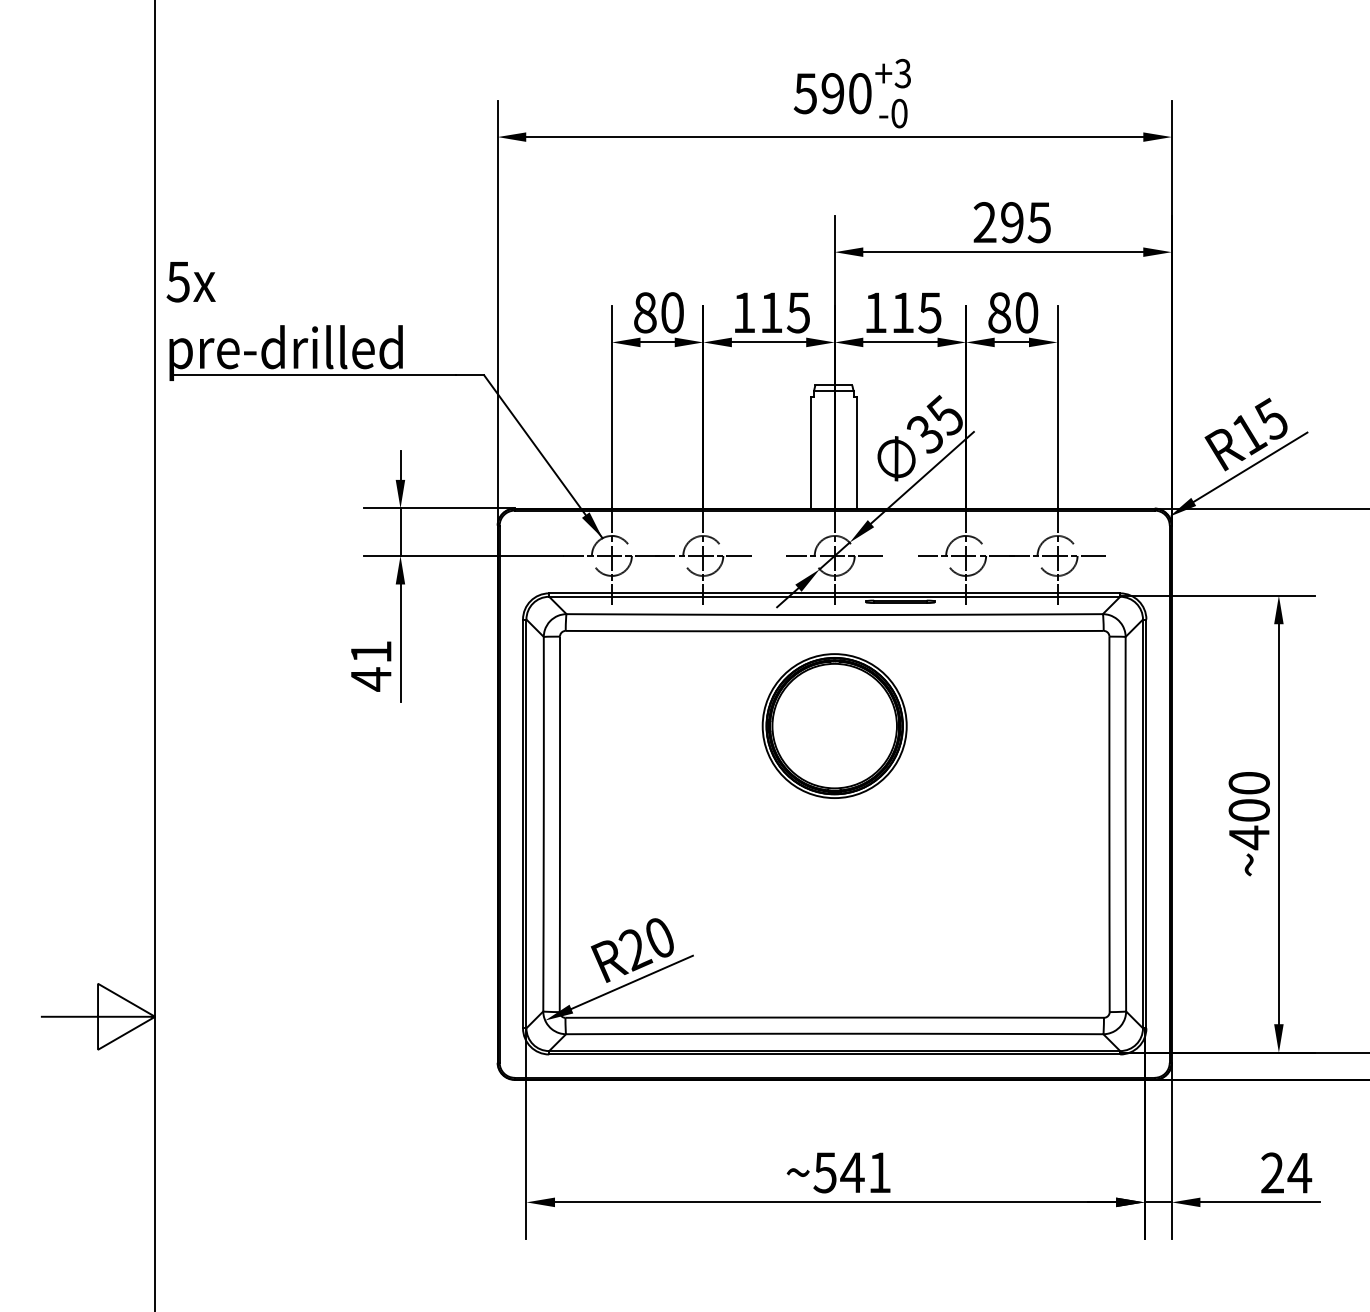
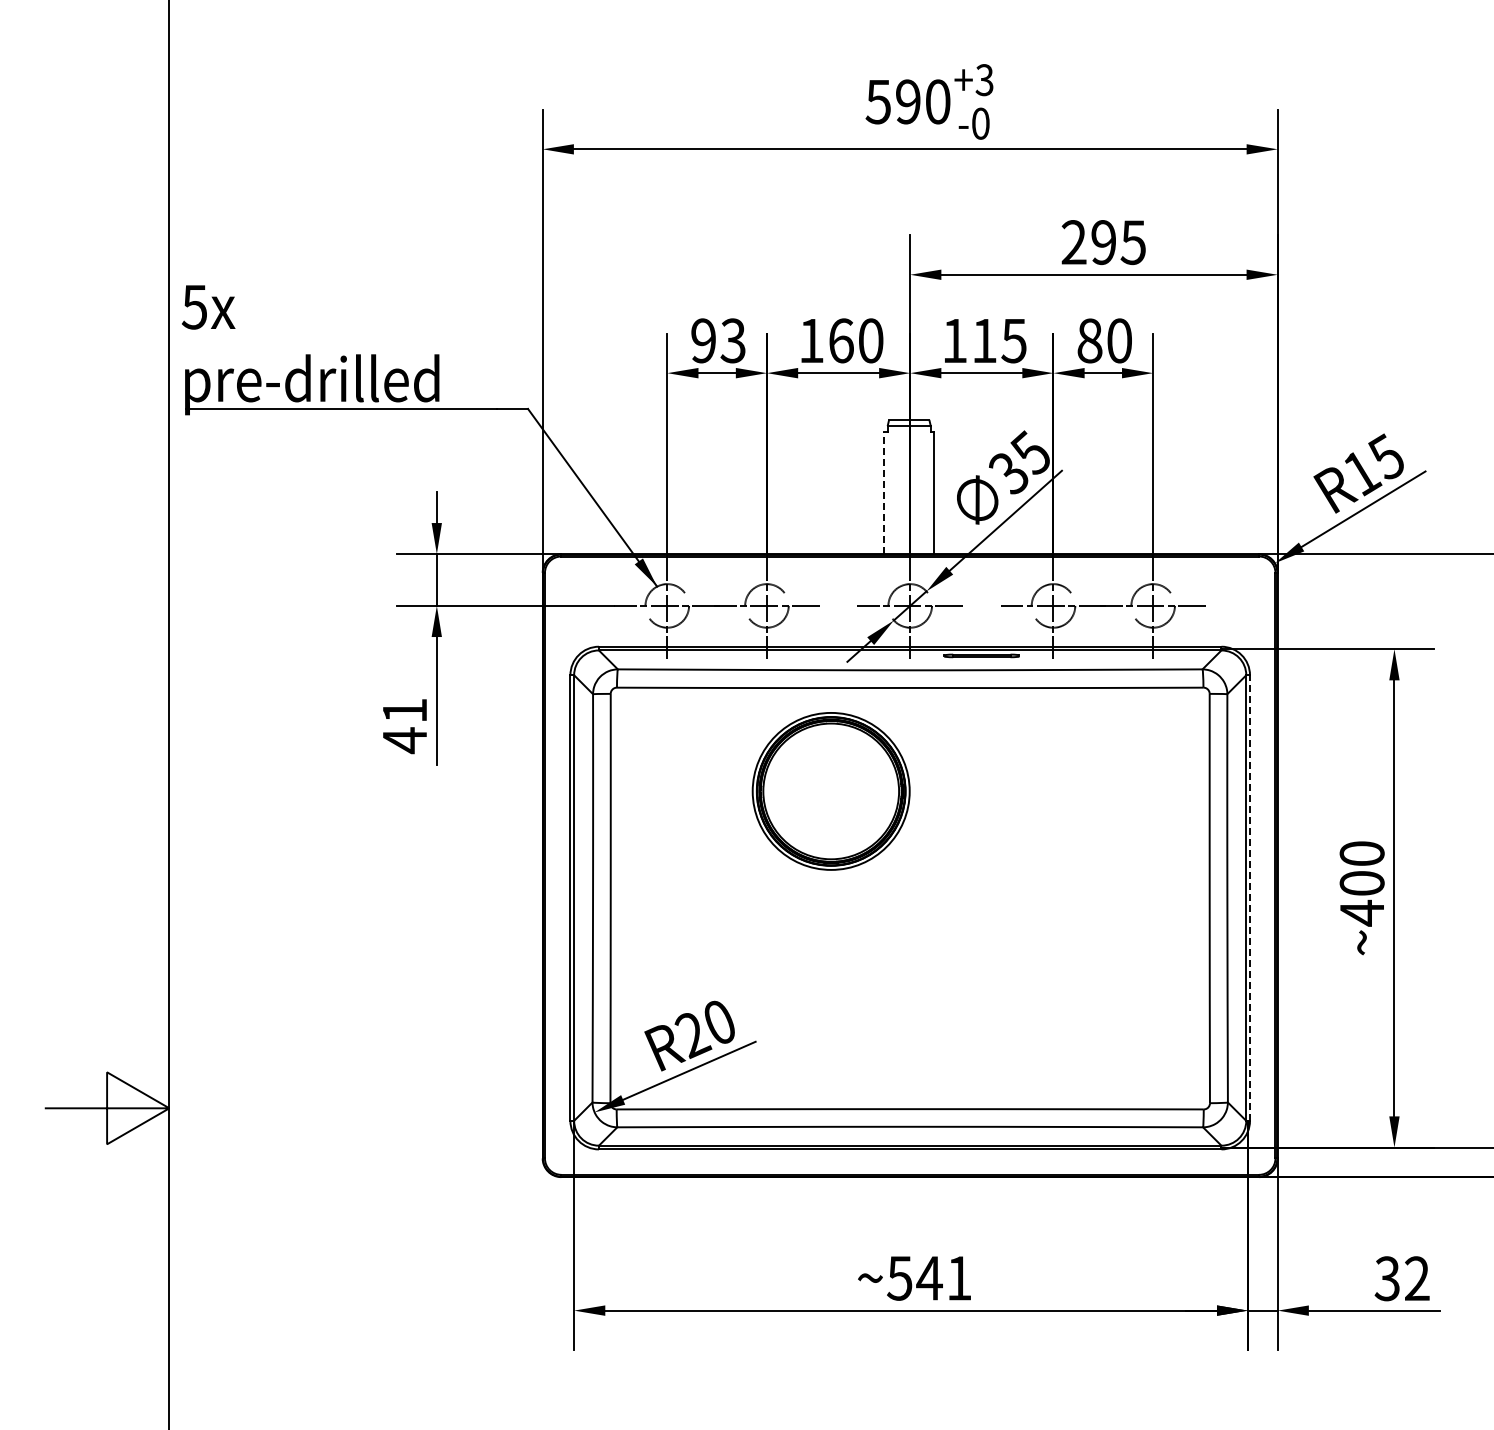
text: (658, 312) -> (718, 340), 80 -> 93
text: (785, 312) -> (856, 340), 115 -> 160
line: (811, 452) -> (884, 493), solid -> dashed
part: (834, 726) -> (830, 791), moved
line: (1146, 824) -> (1250, 898), solid -> dashed
text: (1286, 1172) -> (1402, 1278), 24 -> 32

